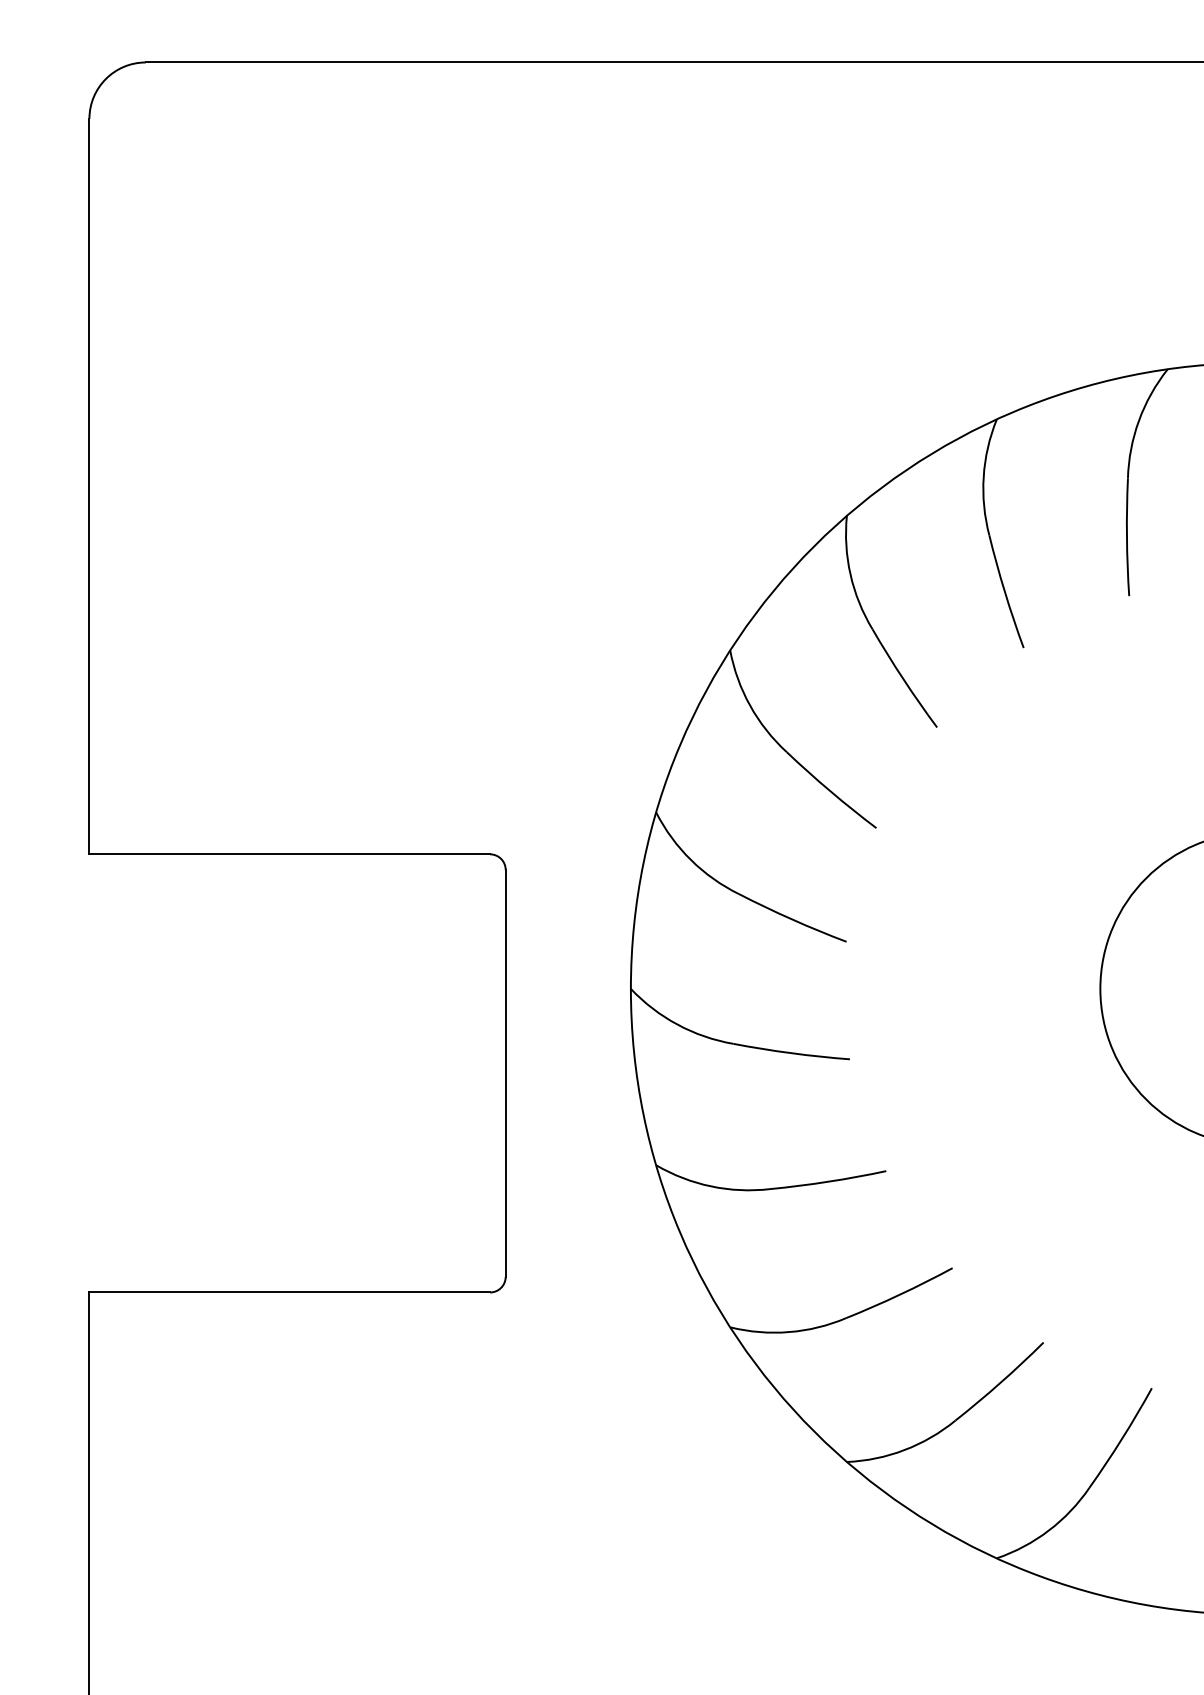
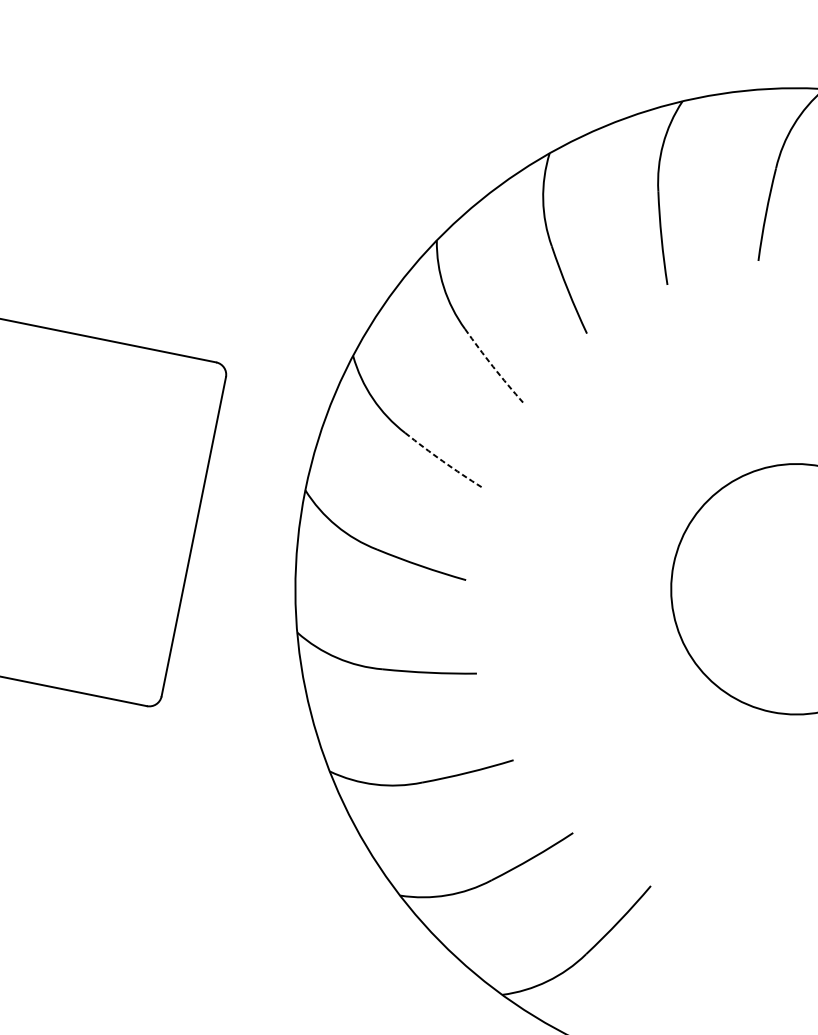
arc: (830, 791) -> (493, 366), solid -> dashed
arc: (792, 919) -> (443, 461), solid -> dashed

